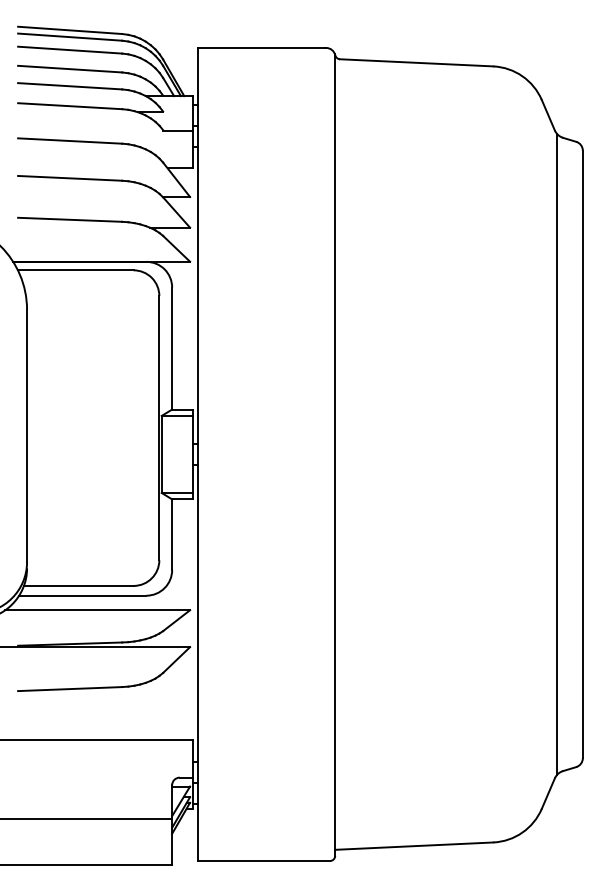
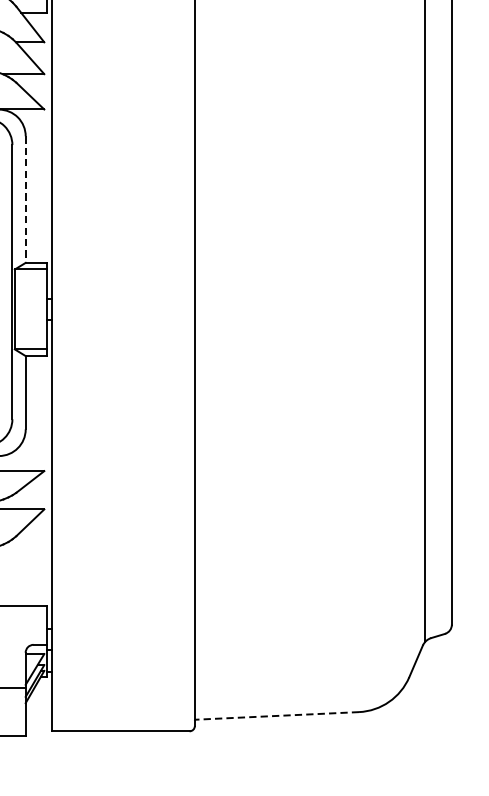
line: (172, 348) -> (26, 199), solid -> dashed
line: (414, 846) -> (277, 716), solid -> dashed

